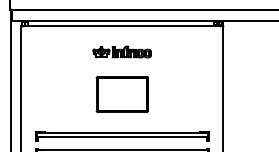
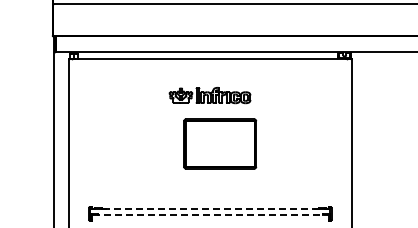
part: (122, 94) -> (220, 143), moved
line: (122, 132) -> (210, 208), solid -> dashed
line: (122, 136) -> (210, 214), solid -> dashed

